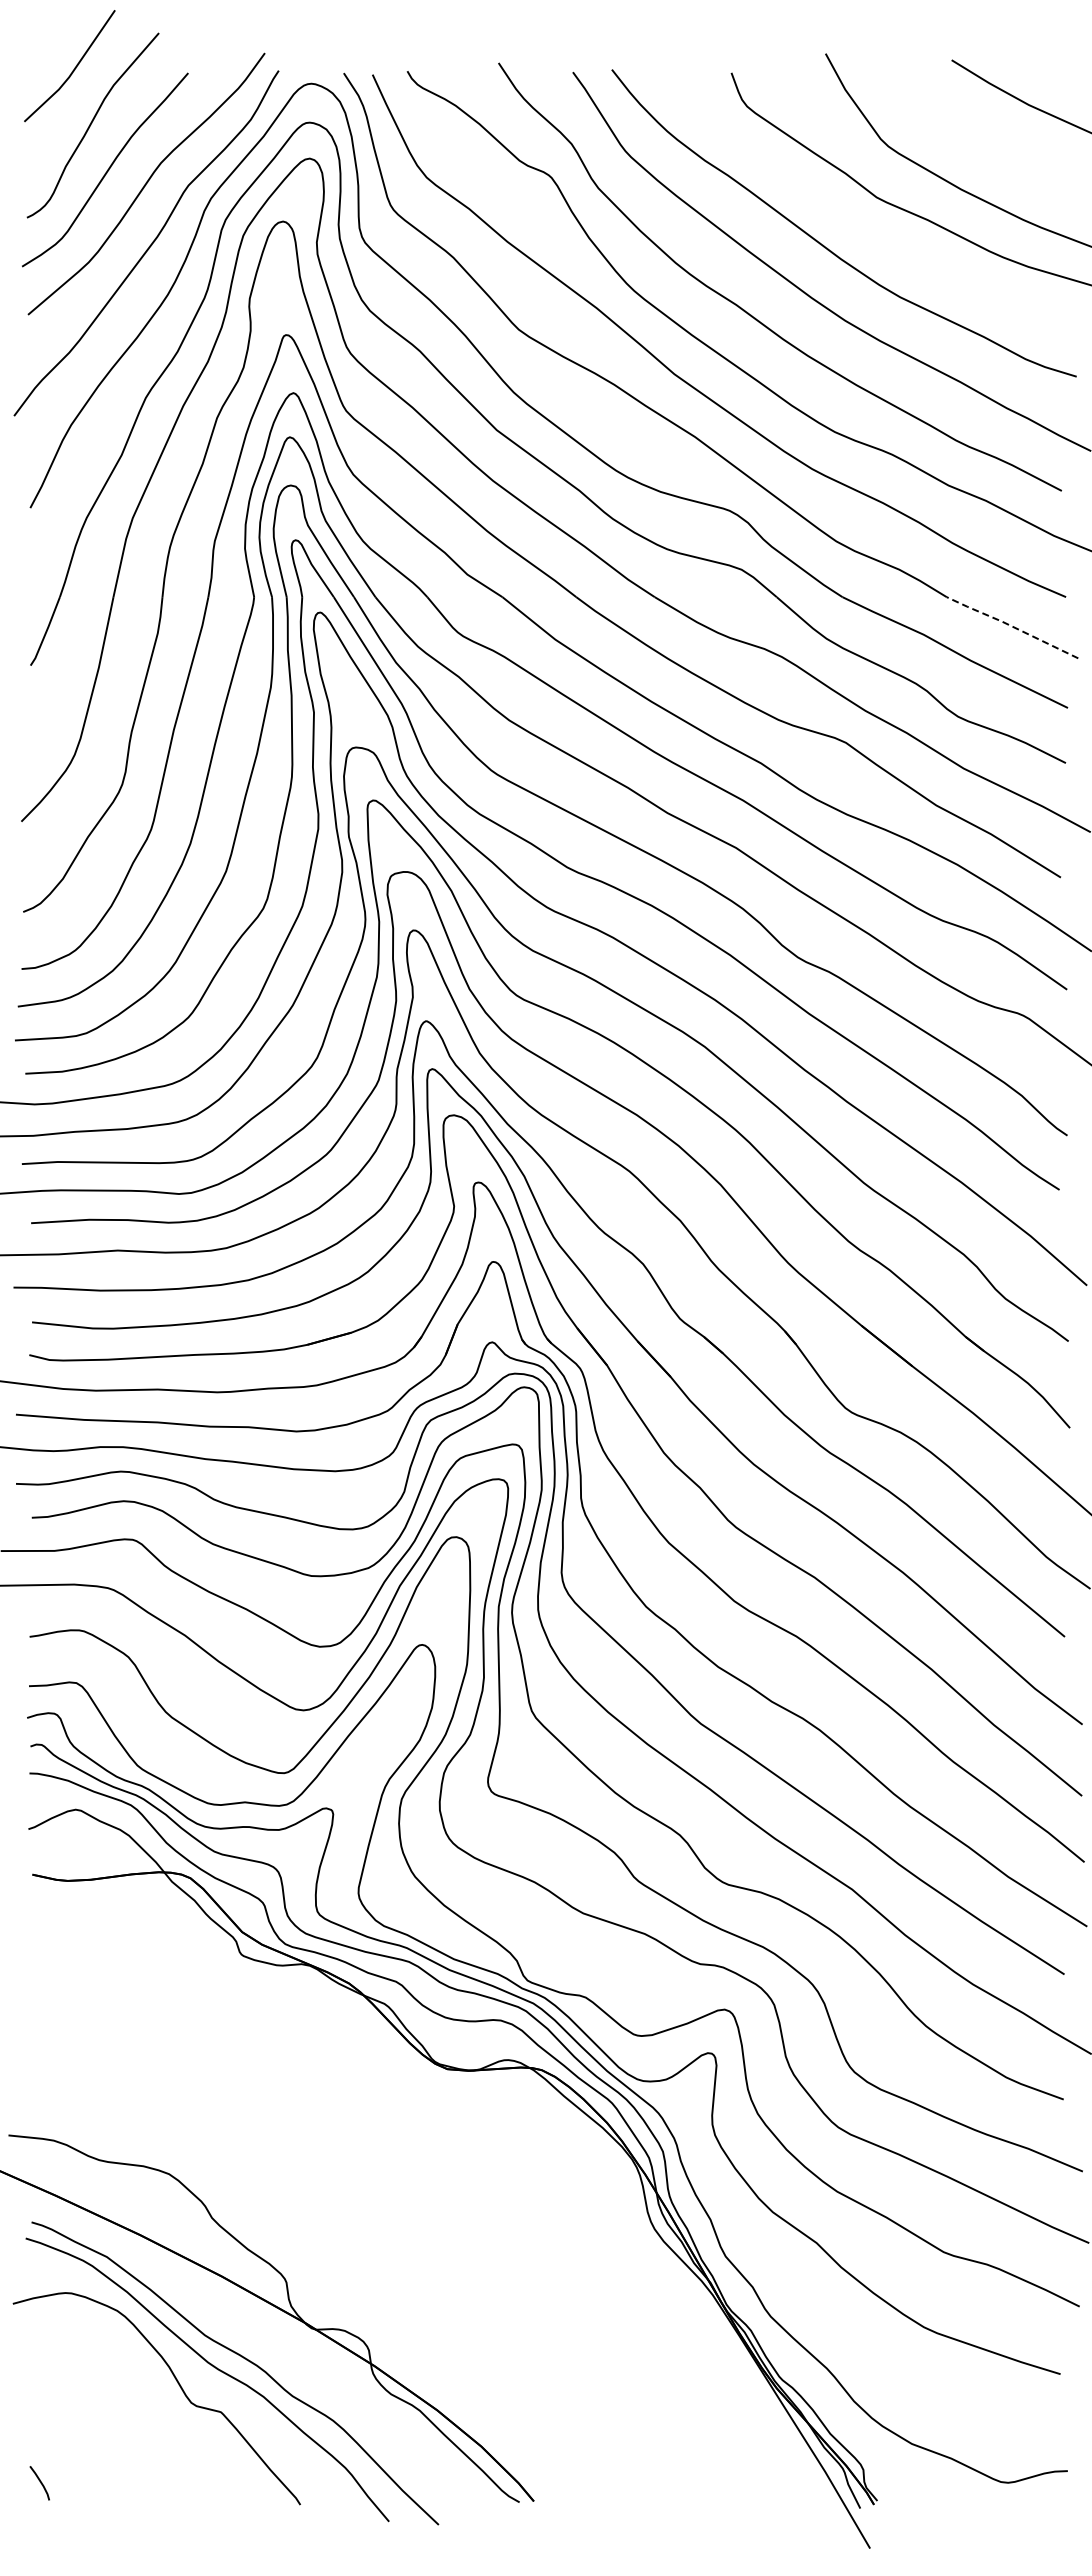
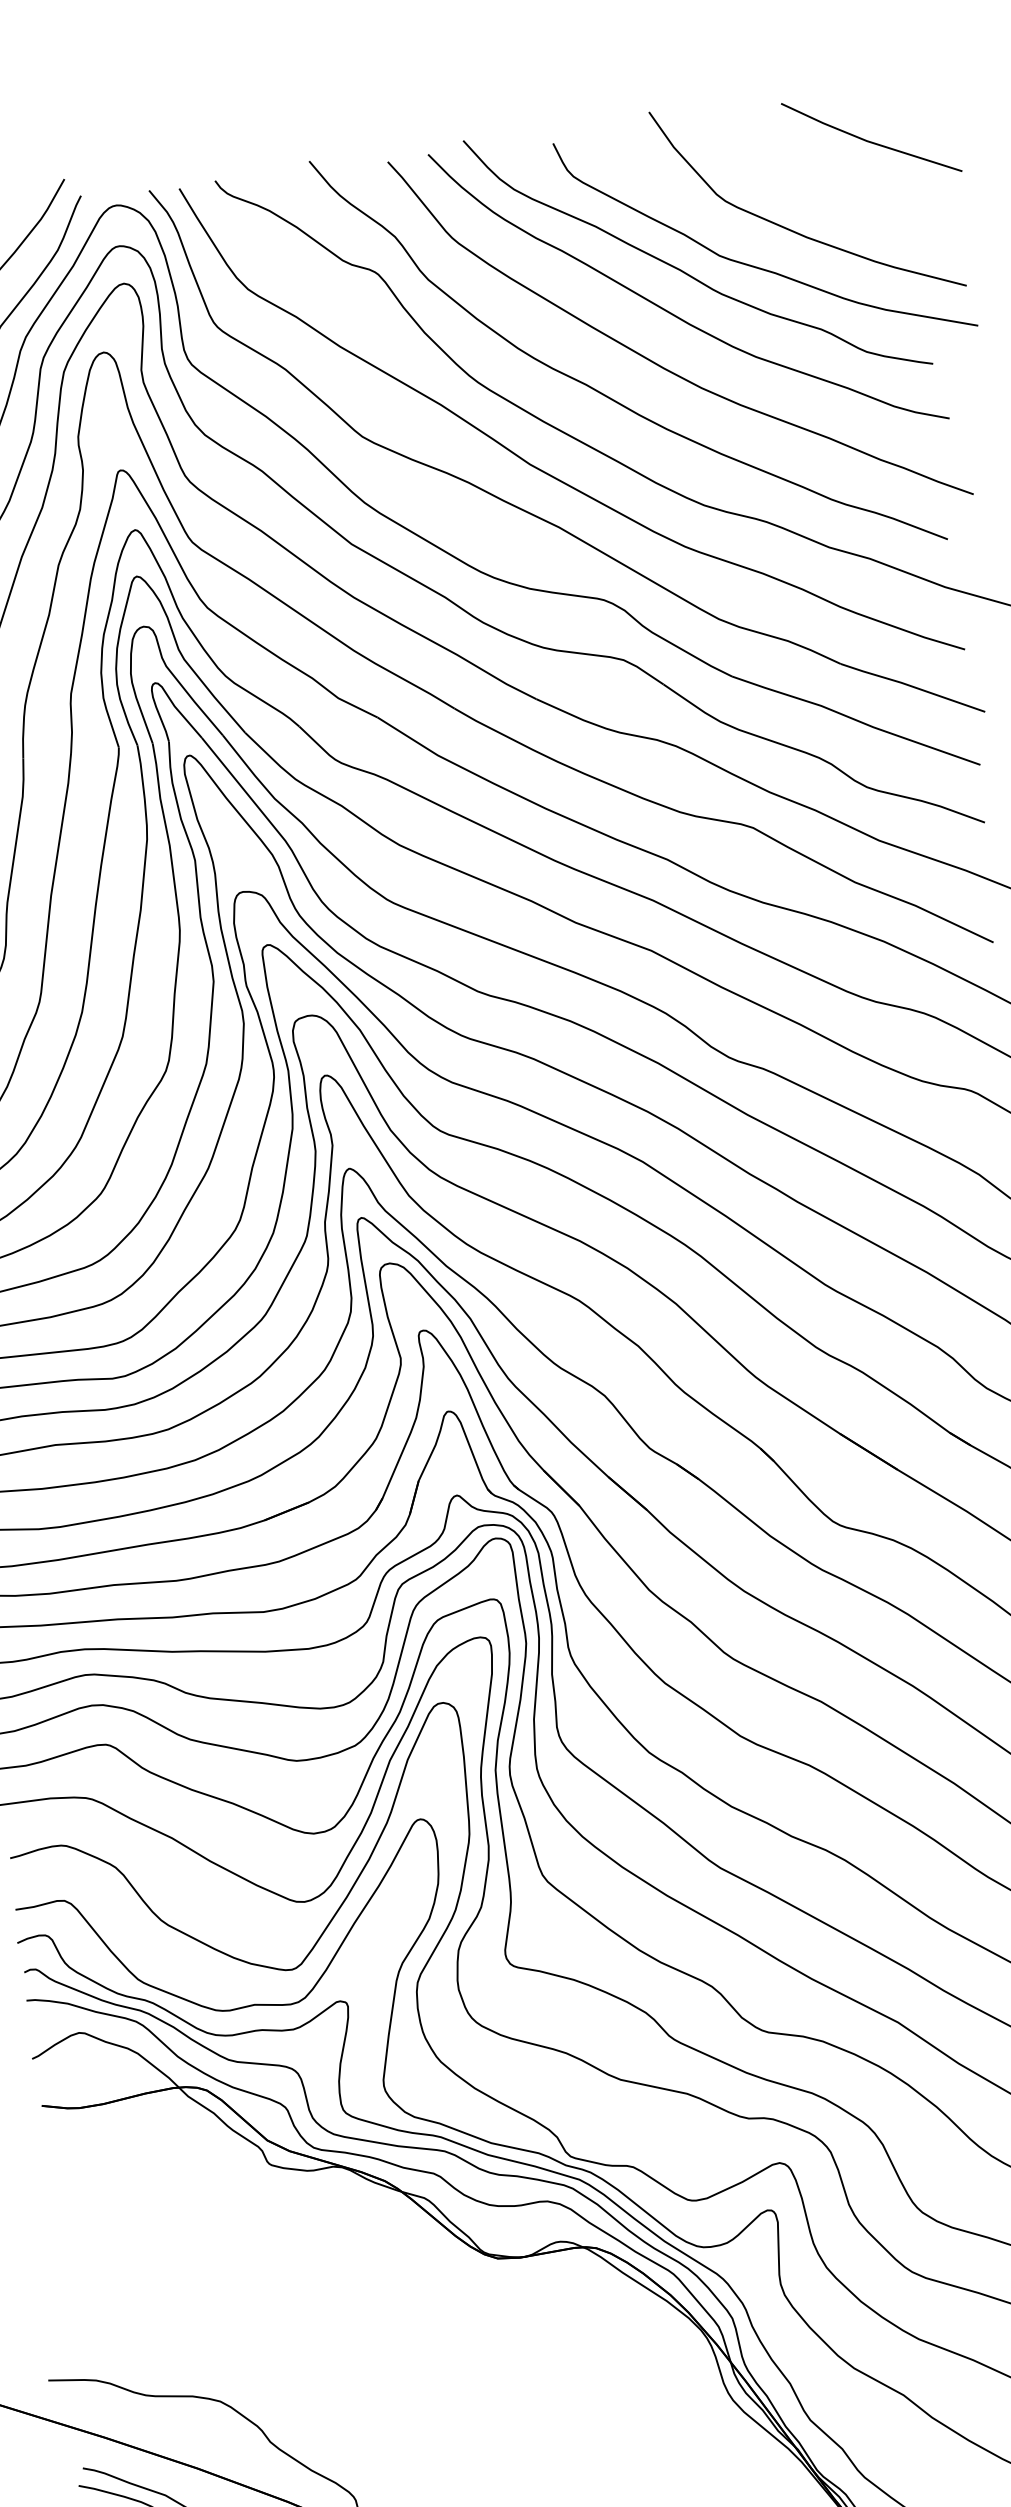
curve: (843, 209) -> (686, 272), added
line: (1011, 626) -> (911, 686), dashed -> solid

